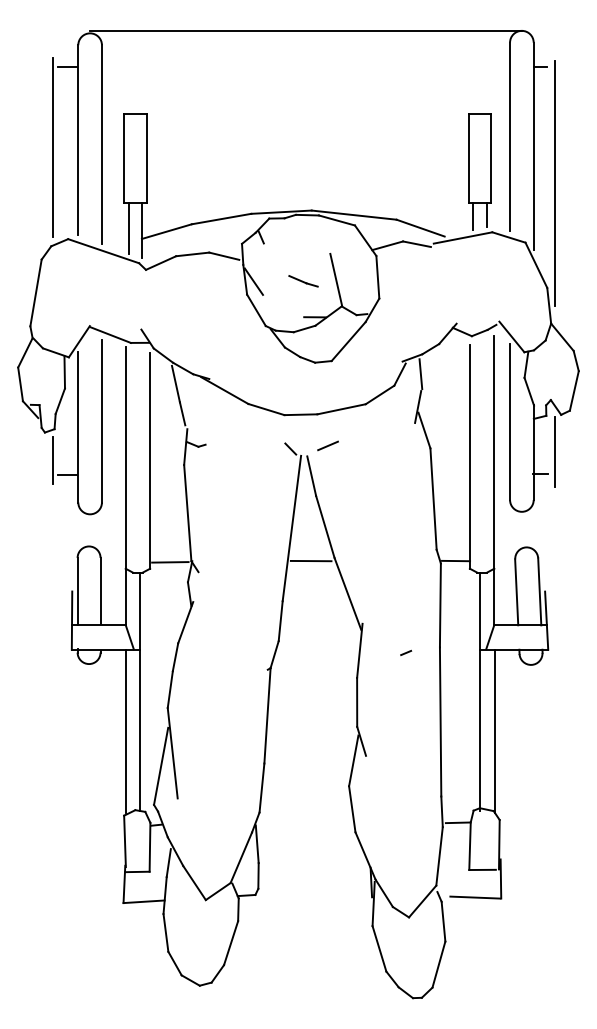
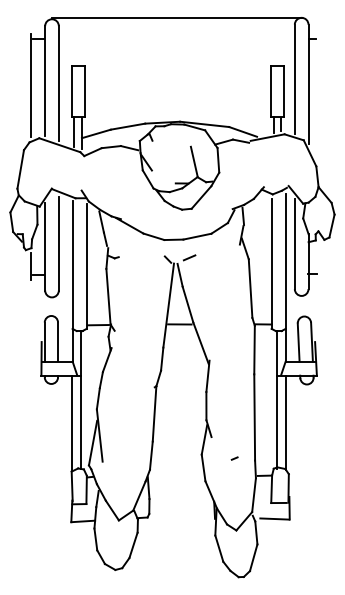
line: (554, 184) -> (320, 106), removed
line: (303, 281) -> (175, 162), removed
line: (554, 450) -> (320, 260), removed
line: (405, 652) -> (234, 458), moved

